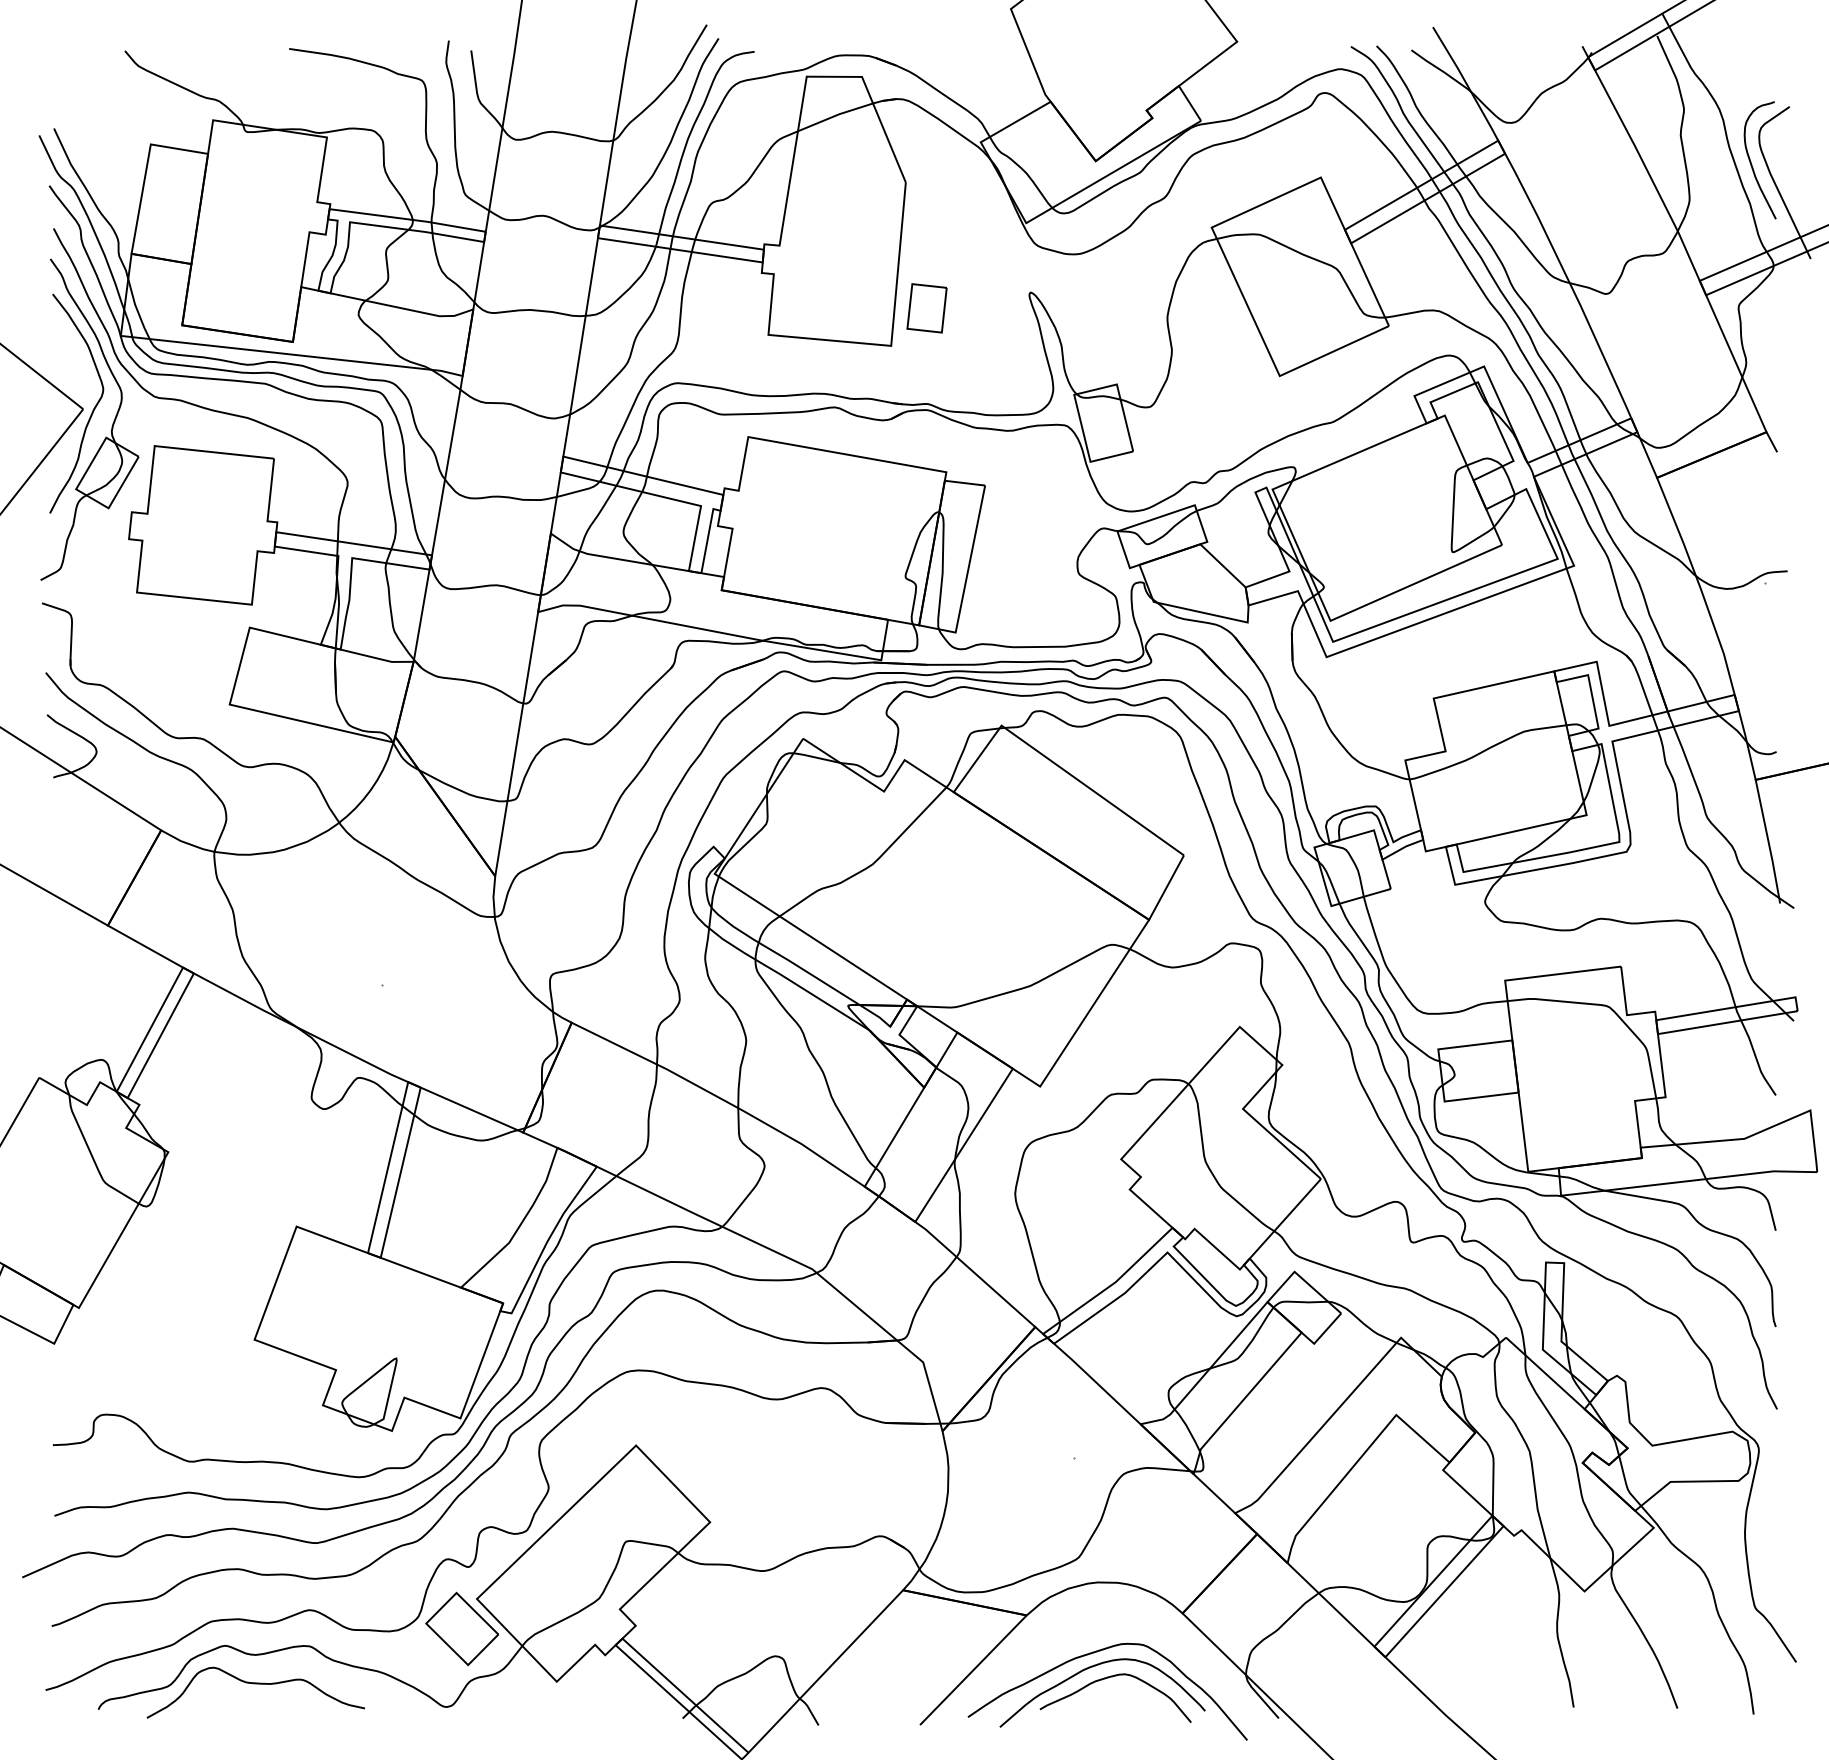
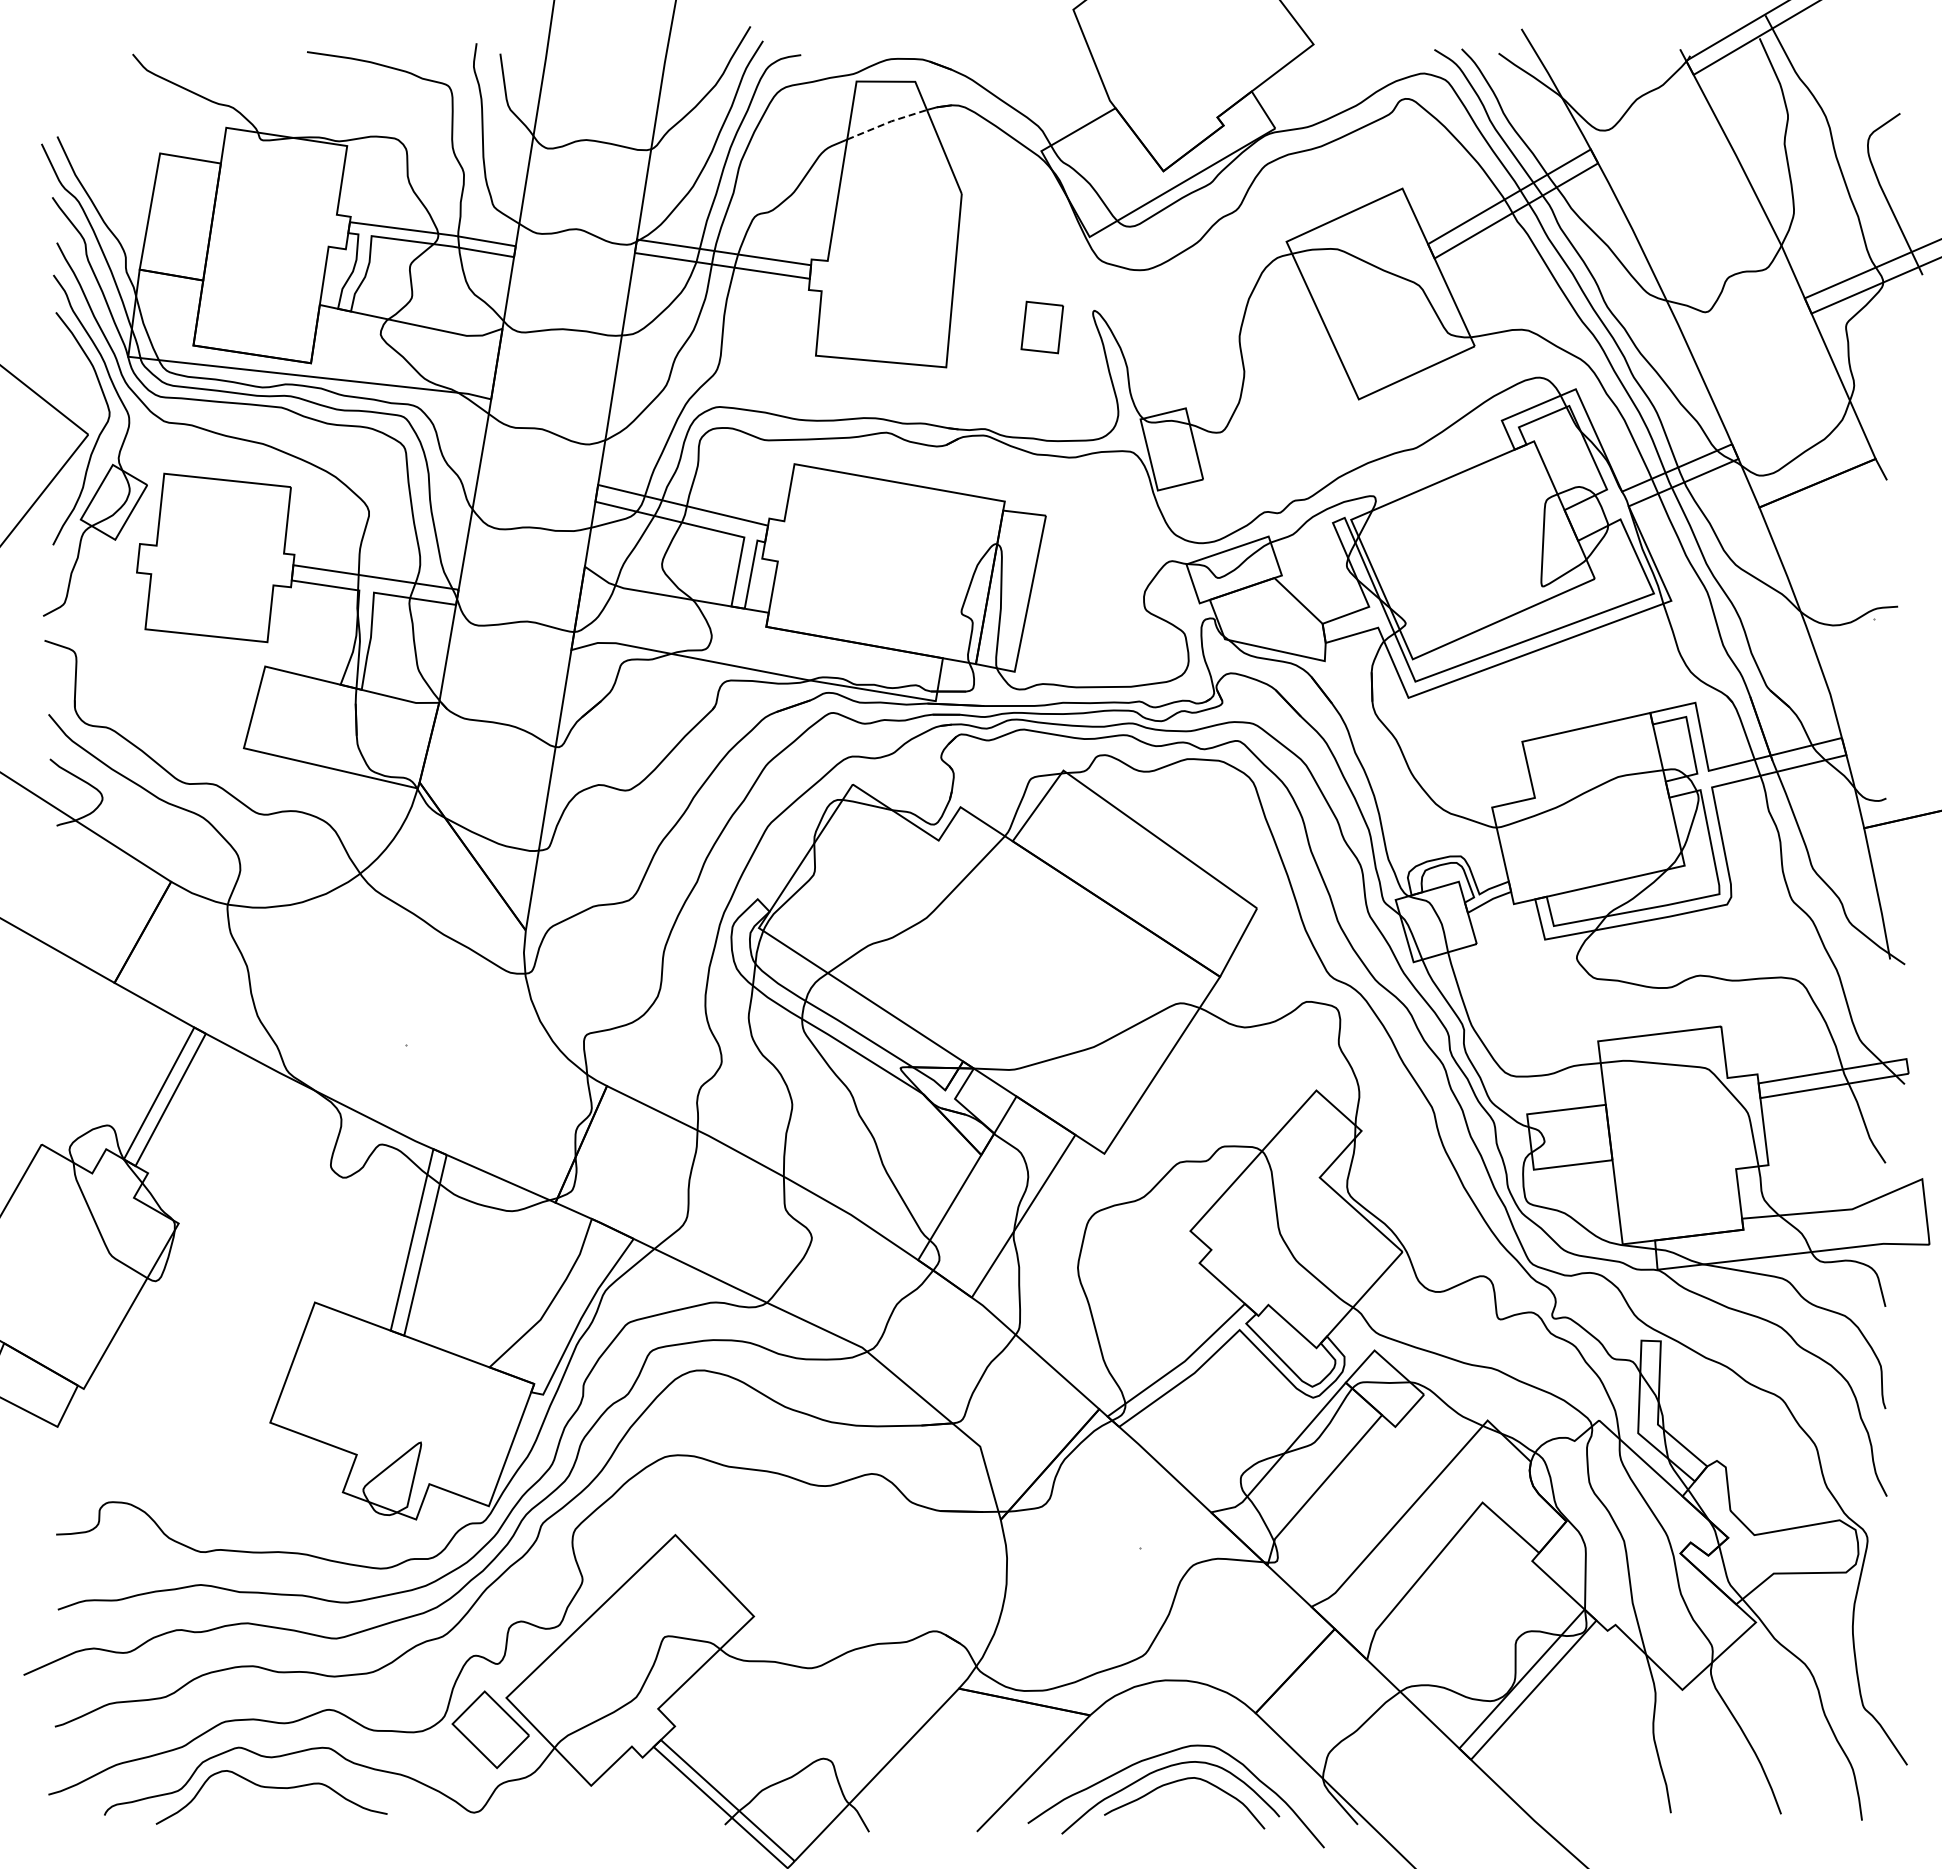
line: (835, 115) -> (887, 122), solid -> dashed
curve: (1751, 161) -> (1859, 171), removed
part: (927, 308) -> (1042, 327), moved

